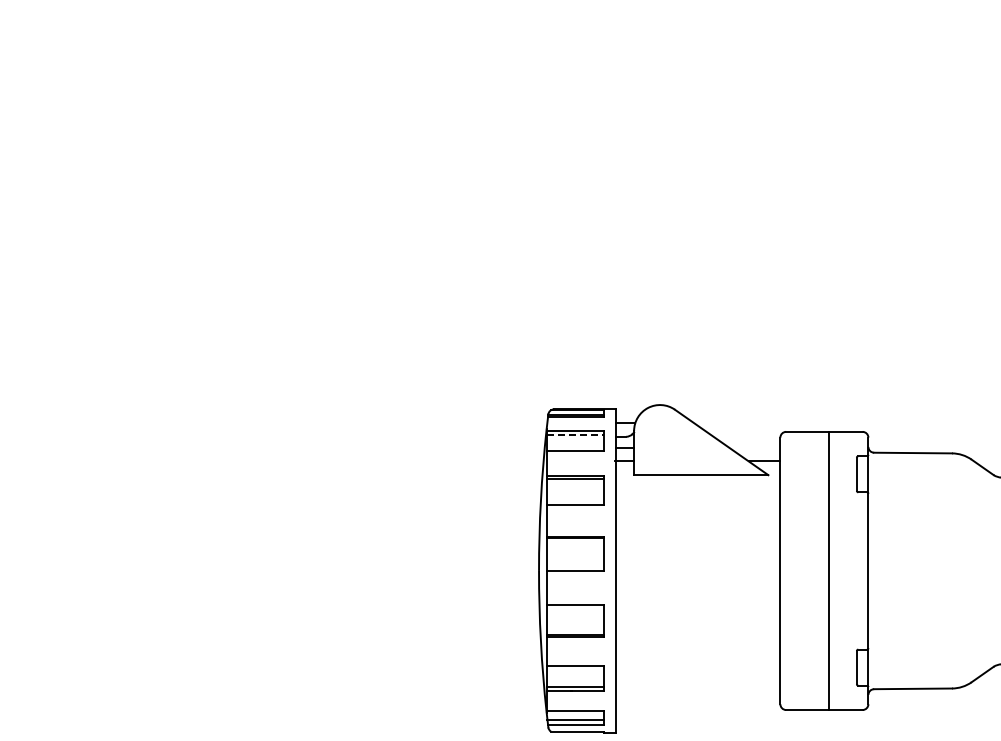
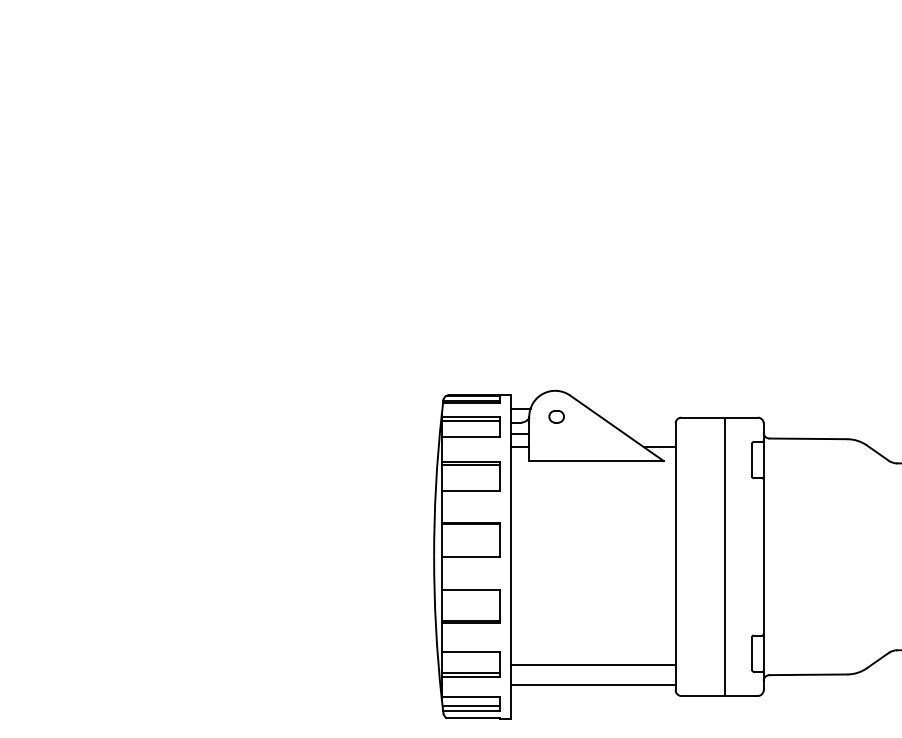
part: (661, 430) -> (556, 416), added
line: (575, 435) -> (470, 421), dashed -> solid
line: (697, 678) -> (592, 664), added
line: (697, 699) -> (592, 685), added

